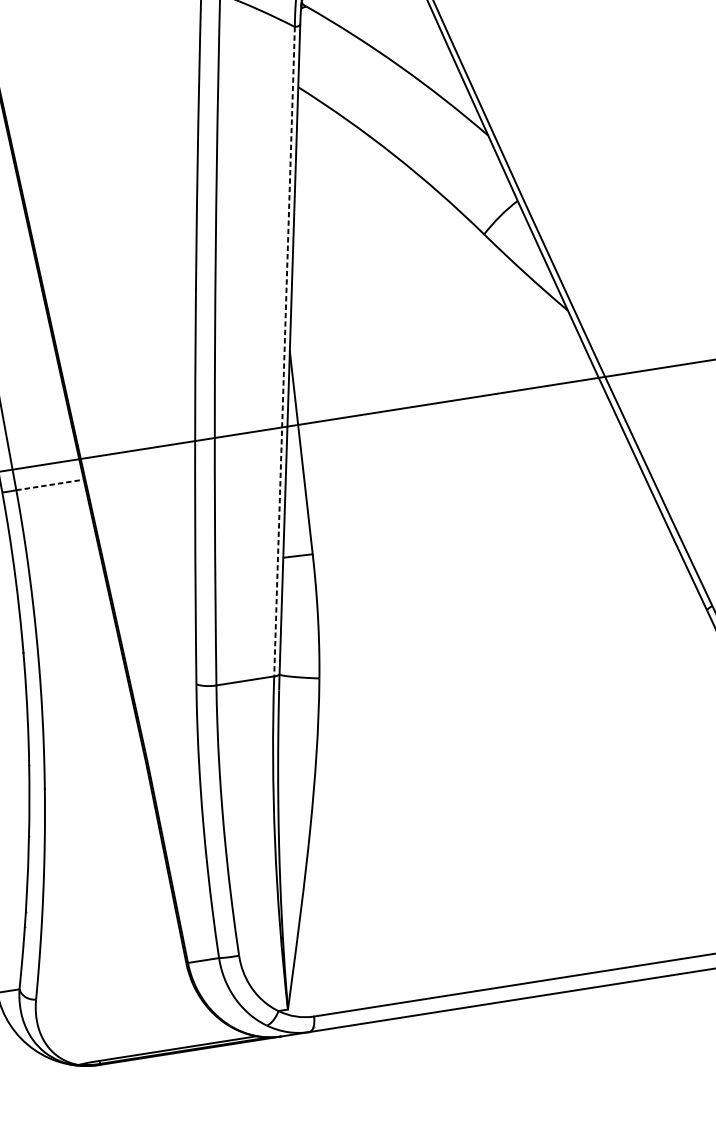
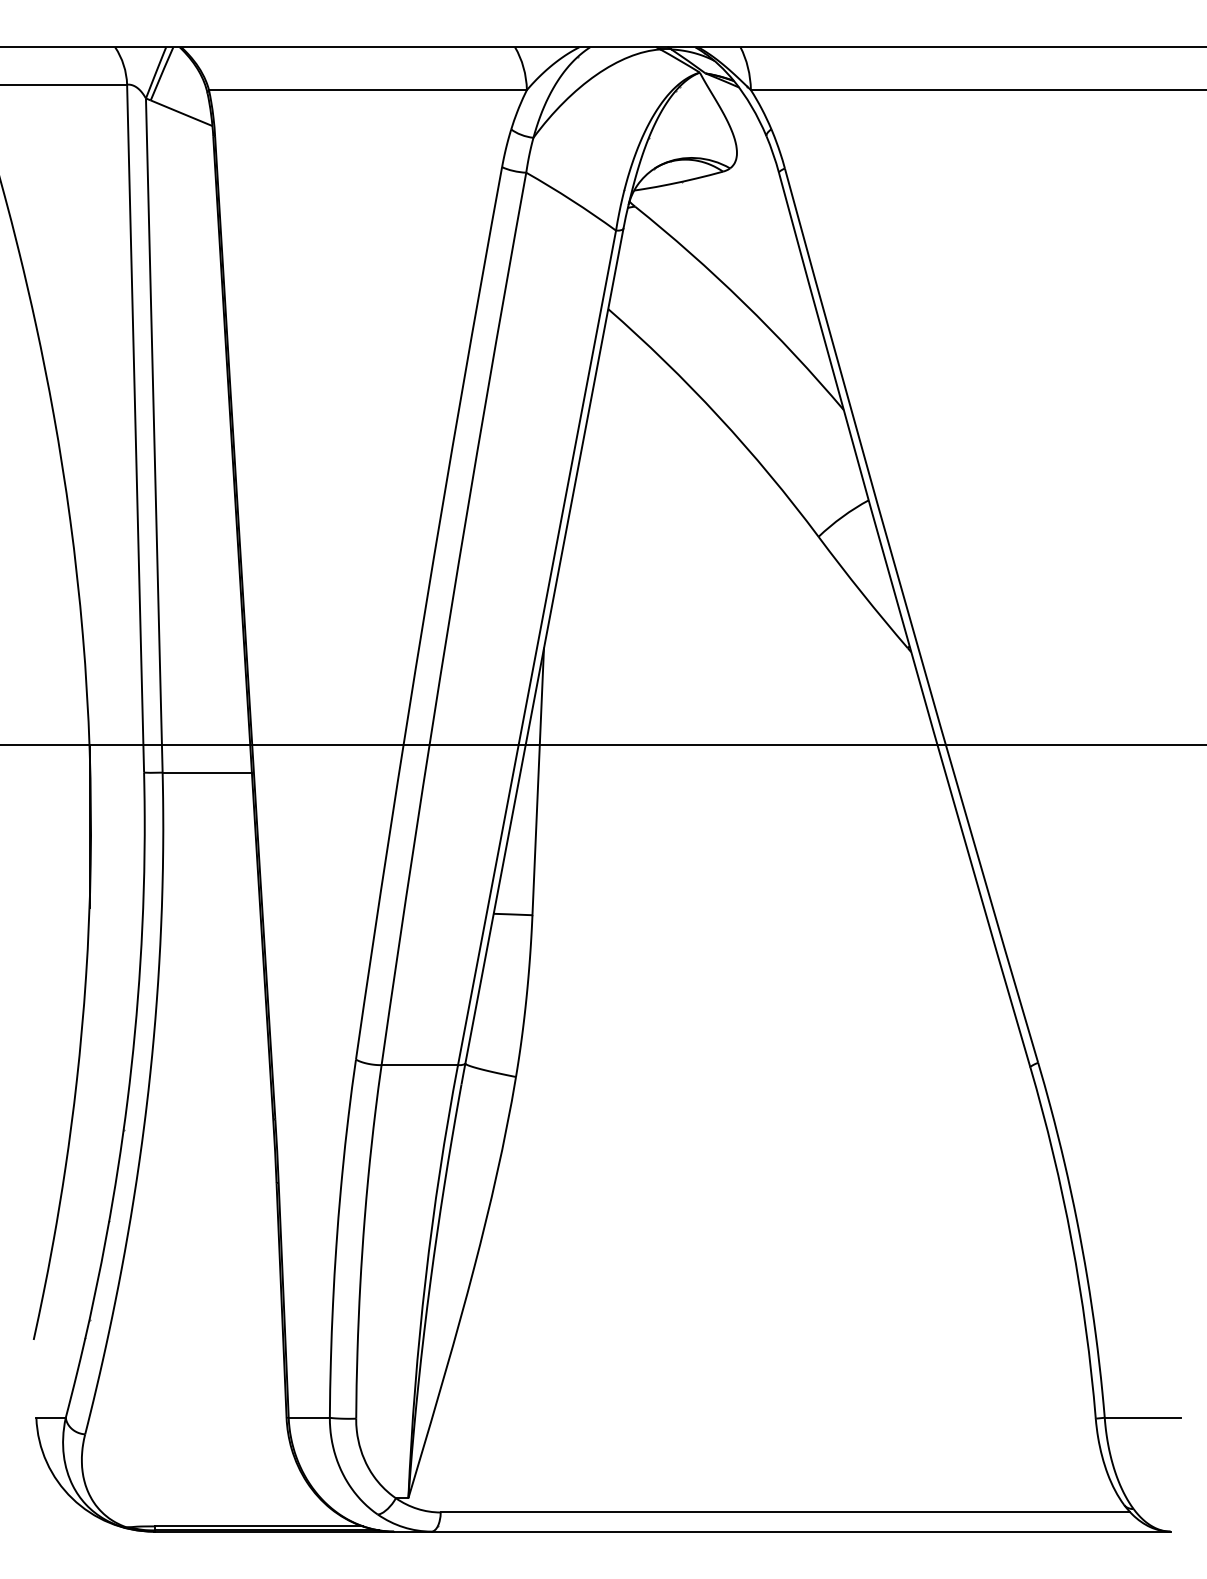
line: (284, 351) -> (537, 647), dashed -> solid
line: (50, 484) -> (207, 772), dashed -> solid

